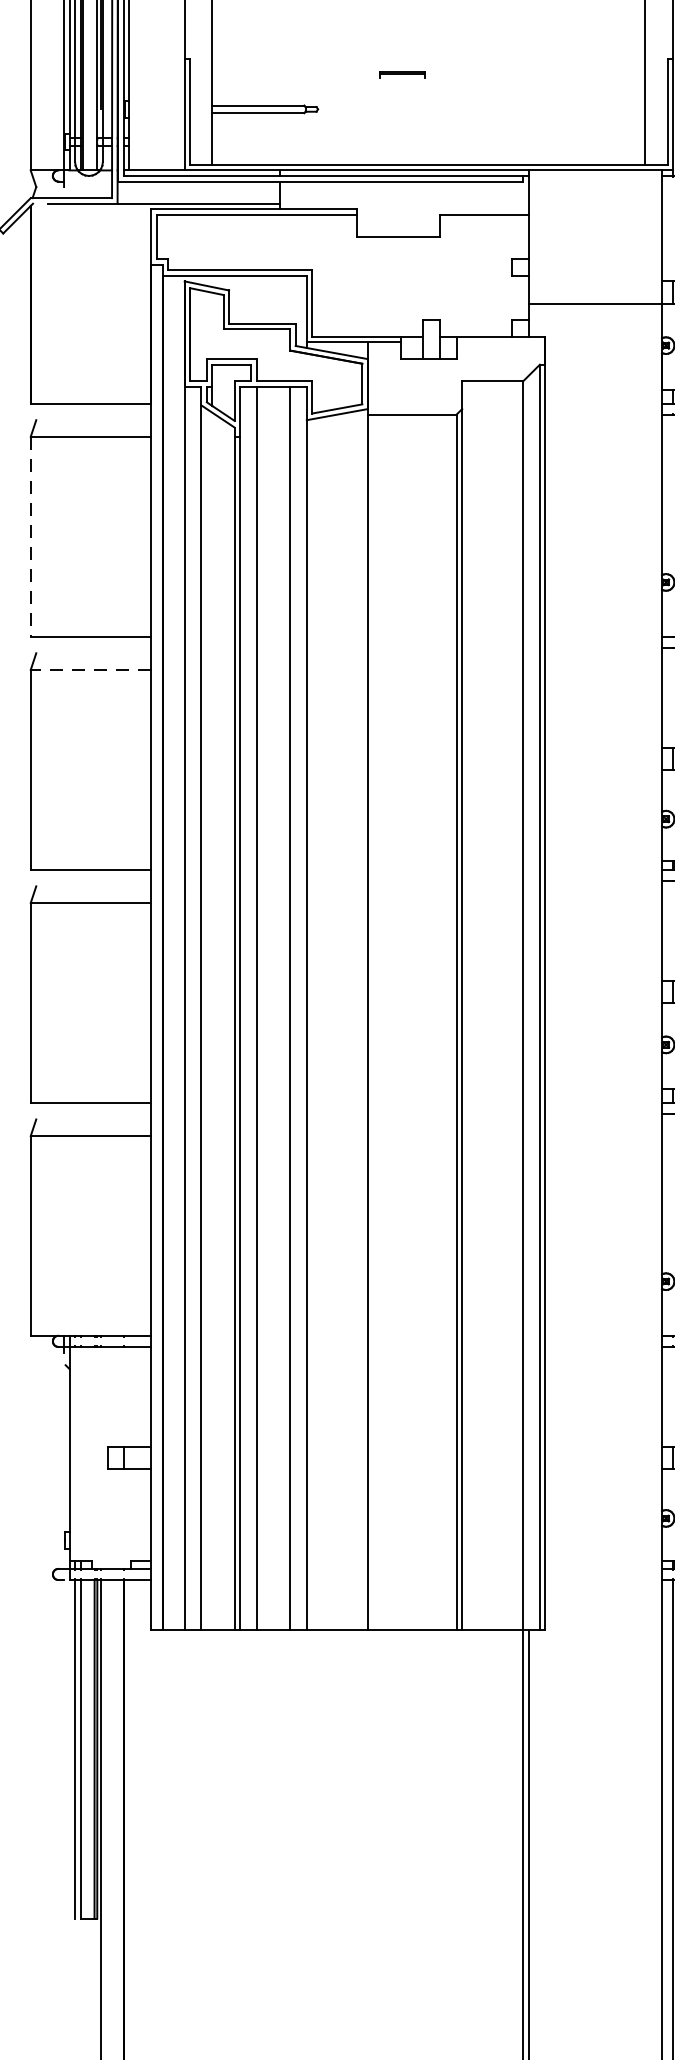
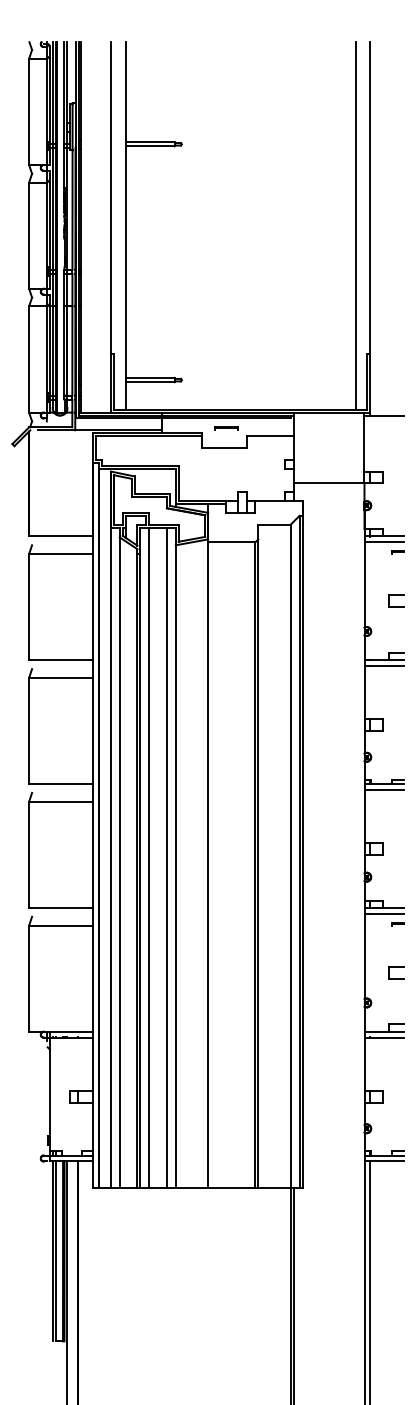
line: (402, 74) -> (226, 428), moved
line: (31, 537) -> (29, 607), dashed -> solid
line: (89, 669) -> (60, 677), dashed -> solid

